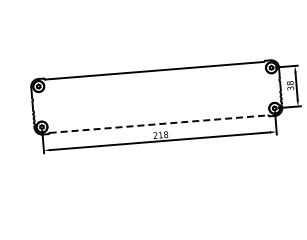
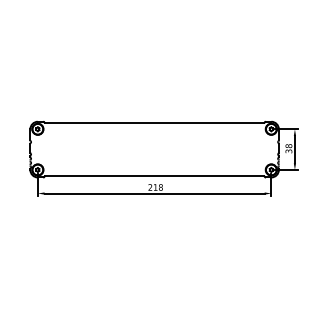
line: (158, 124) -> (154, 176), dashed -> solid

